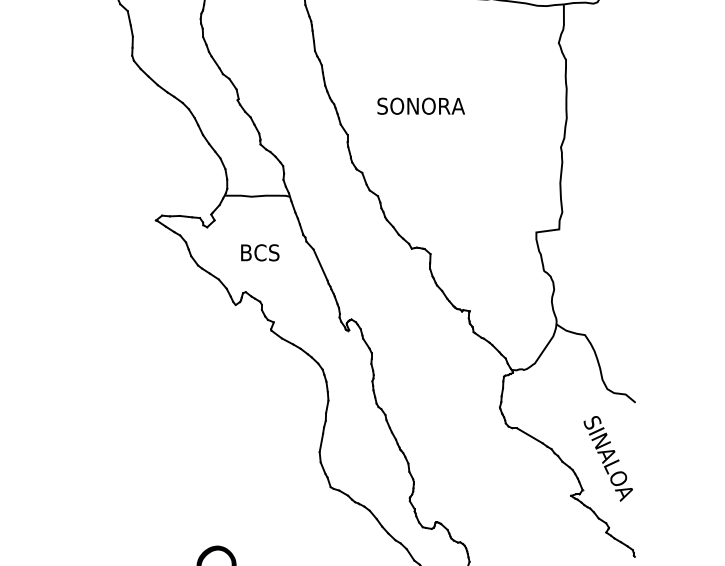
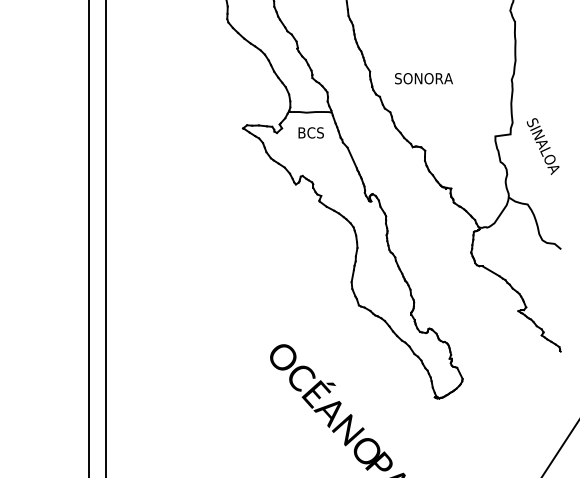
text: (420, 105) -> (423, 78), moved
text: (259, 252) -> (310, 132), moved
text: (607, 458) -> (542, 146), moved

